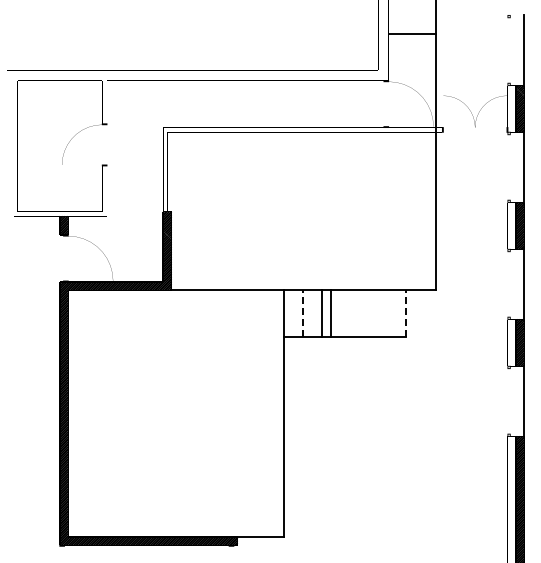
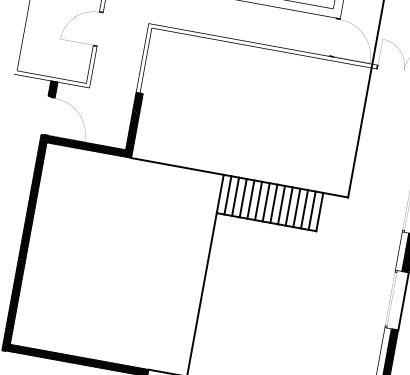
line: (293, 313) -> (227, 195), added
line: (303, 313) -> (235, 196), dashed -> solid
line: (312, 313) -> (243, 197), added
line: (340, 313) -> (266, 202), added
line: (349, 313) -> (273, 203), added
line: (359, 313) -> (281, 204), added
line: (368, 313) -> (289, 206), added
line: (377, 313) -> (296, 207), added
line: (387, 313) -> (304, 209), added
line: (396, 313) -> (312, 210), added
line: (406, 313) -> (320, 211), dashed -> solid

